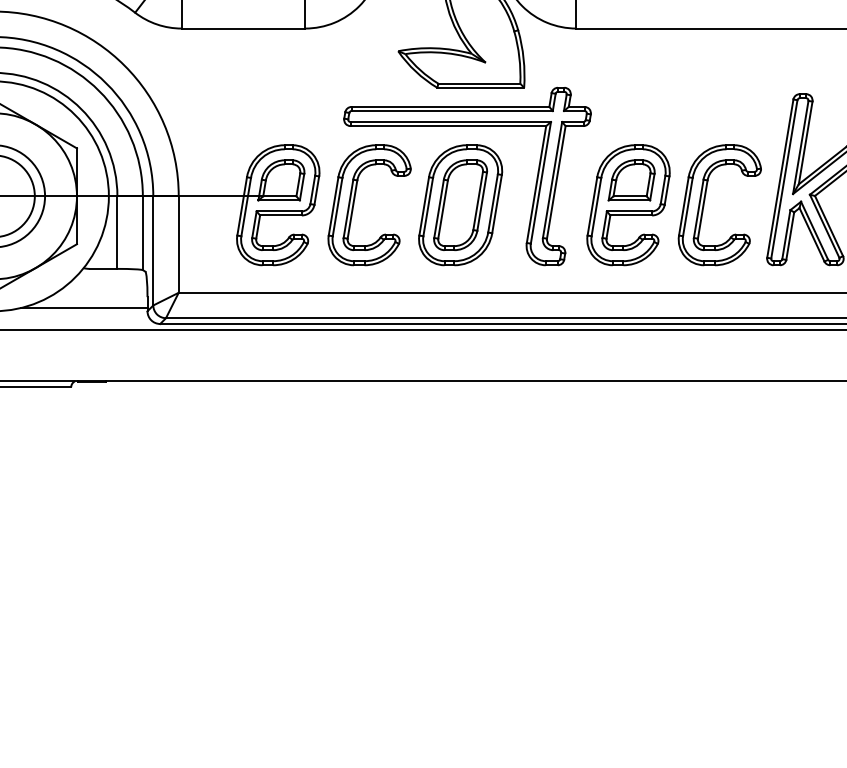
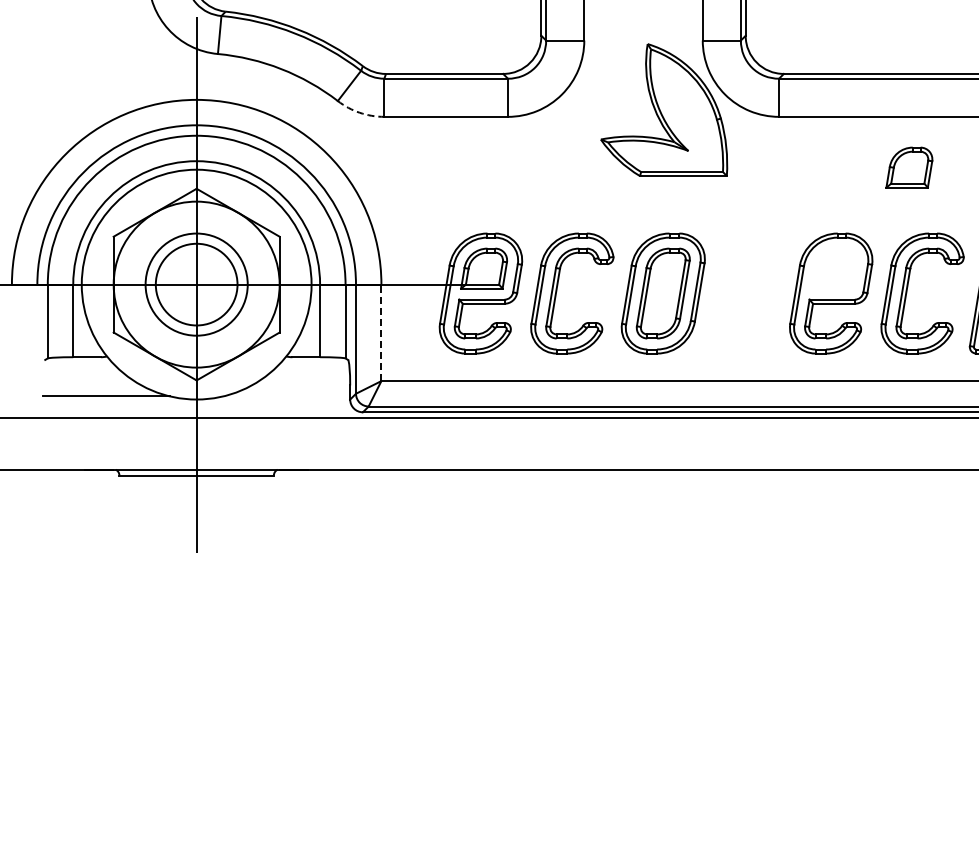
arc: (156, 24) -> (359, 112), solid -> dashed
part: (466, 126) -> (669, 214), removed
part: (631, 180) -> (909, 167), moved
line: (178, 244) -> (381, 332), solid -> dashed
line: (83, 308) -> (286, 396), removed

